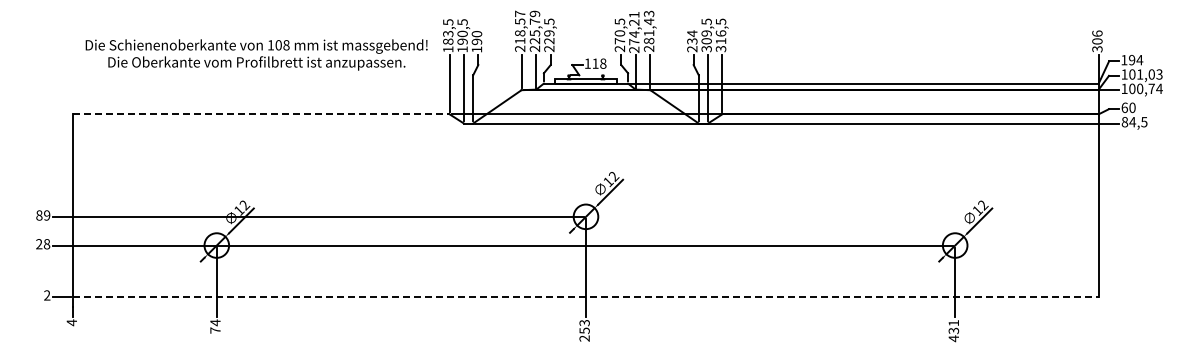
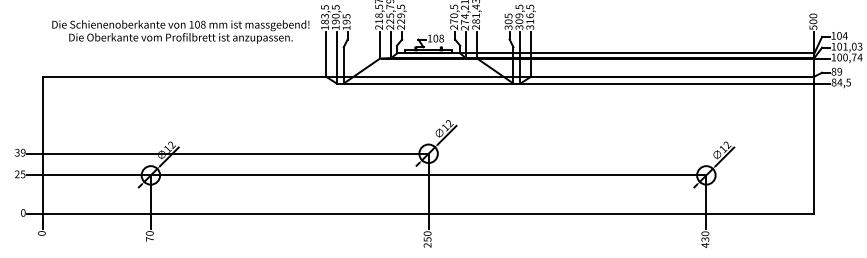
text: (476, 34) -> (346, 16), 190 -> 195
text: (692, 41) -> (508, 21), 234 -> 305
text: (1097, 41) -> (813, 21), 306 -> 500
text: (1132, 60) -> (839, 36), 194 -> 104
text: (595, 63) -> (435, 38), 118 -> 108
text: (1128, 107) -> (836, 71), 60 -> 89
line: (261, 114) -> (184, 76), dashed -> solid
text: (39, 215) -> (17, 152), 89 -> 39
text: (46, 244) -> (22, 174), 28 -> 25
text: (47, 295) -> (23, 212), 2 -> 0
line: (586, 296) -> (429, 213), dashed -> solid
text: (71, 322) -> (41, 233), 4 -> 0
text: (215, 322) -> (149, 233), 74 -> 70
text: (584, 322) -> (427, 233), 253 -> 250
text: (953, 323) -> (705, 234), 431 -> 430

